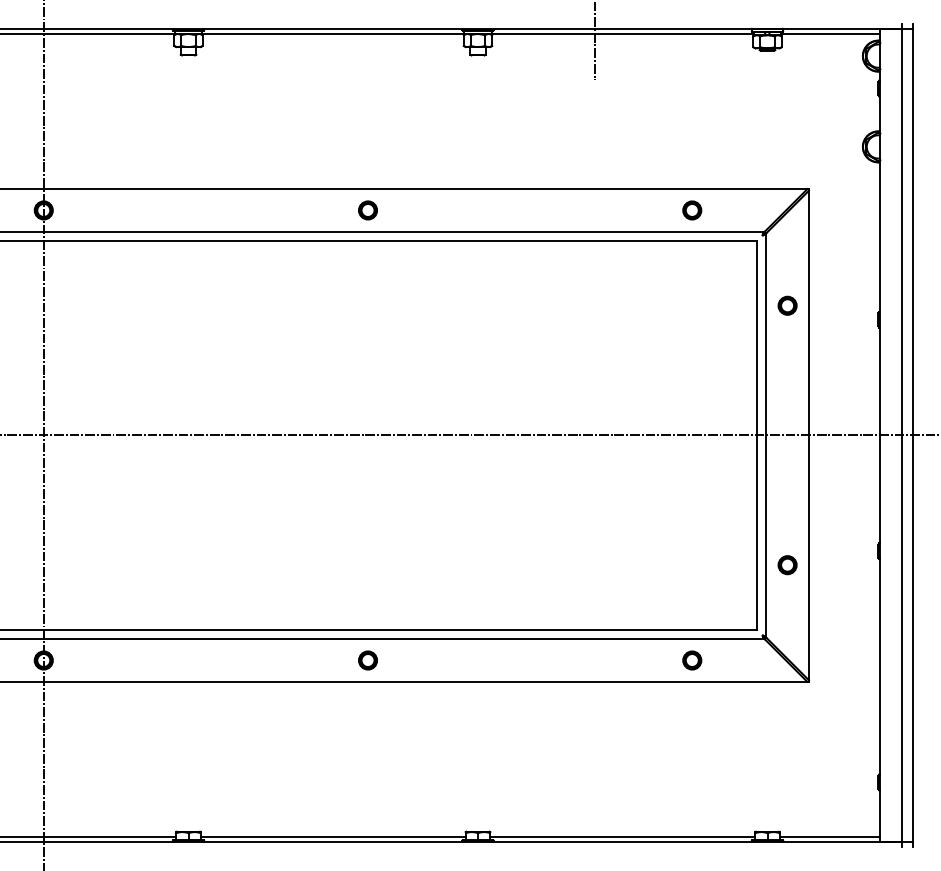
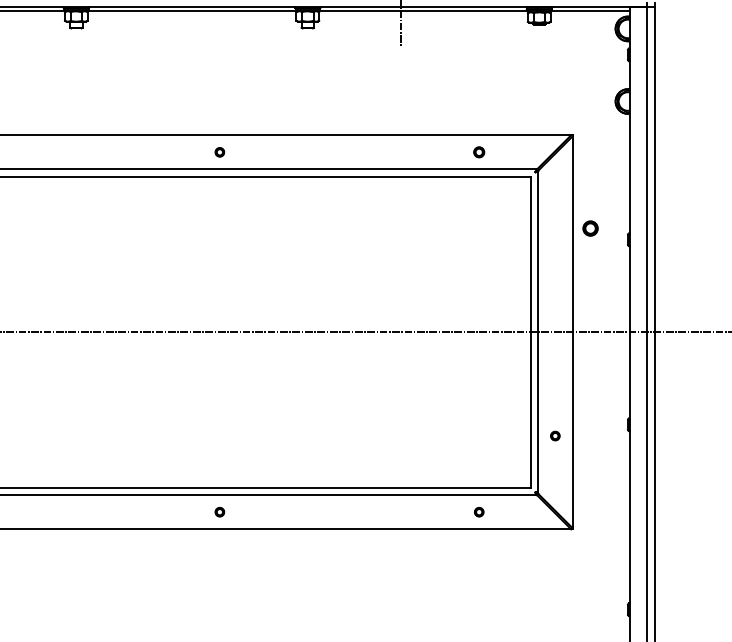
part: (367, 210) -> (219, 152), size x0.6
part: (692, 210) -> (479, 152), size x0.7
part: (787, 305) -> (590, 228), moved
part: (787, 565) -> (555, 436), size x0.6
part: (367, 660) -> (219, 512), size x0.6
part: (692, 660) -> (479, 512), size x0.6

